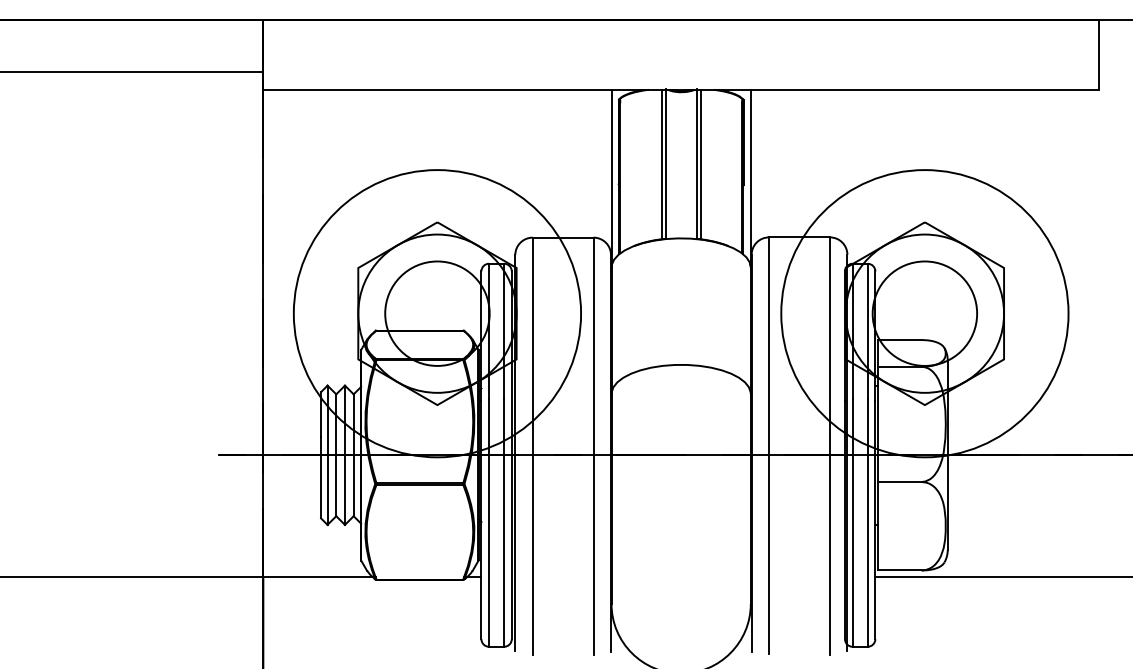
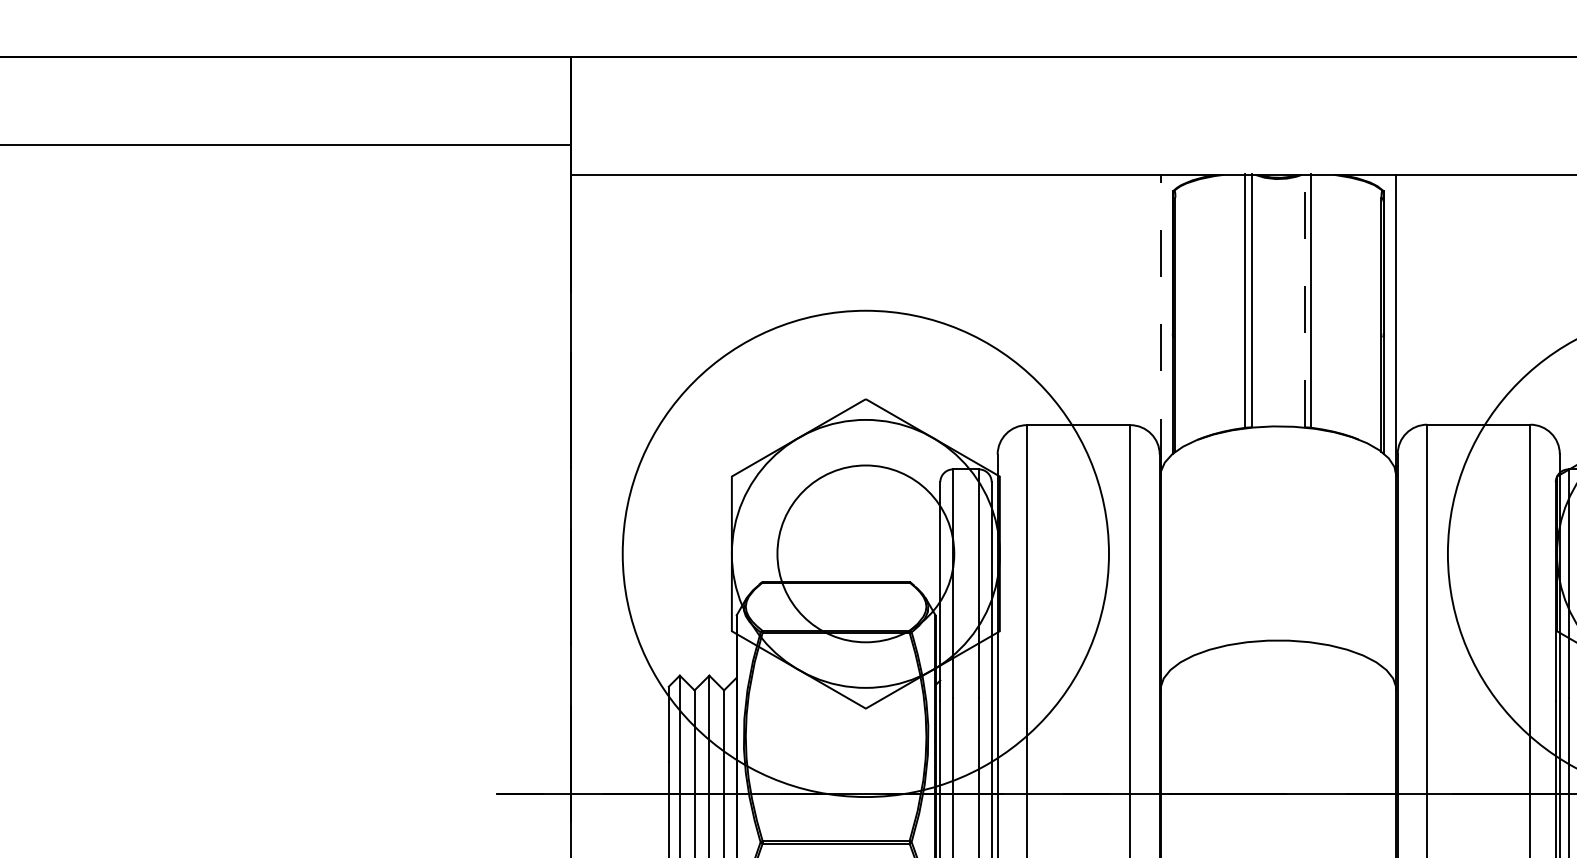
line: (696, 164) -> (1304, 301), solid -> dashed
line: (611, 175) -> (1160, 319), solid -> dashed

